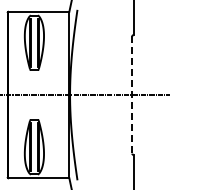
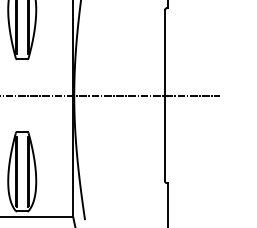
line: (132, 95) -> (165, 96), dashed -> solid

